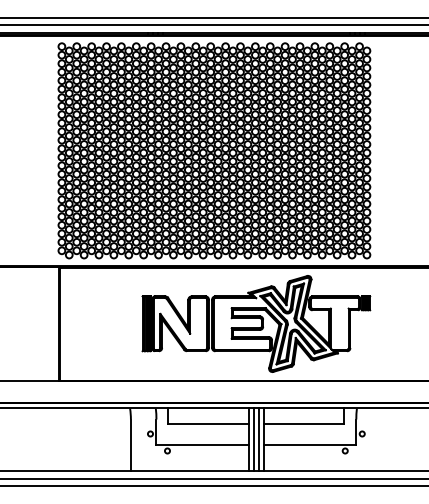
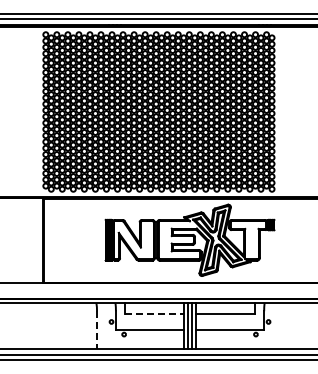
line: (208, 423) -> (154, 314), solid -> dashed
line: (131, 445) -> (97, 330), solid -> dashed

